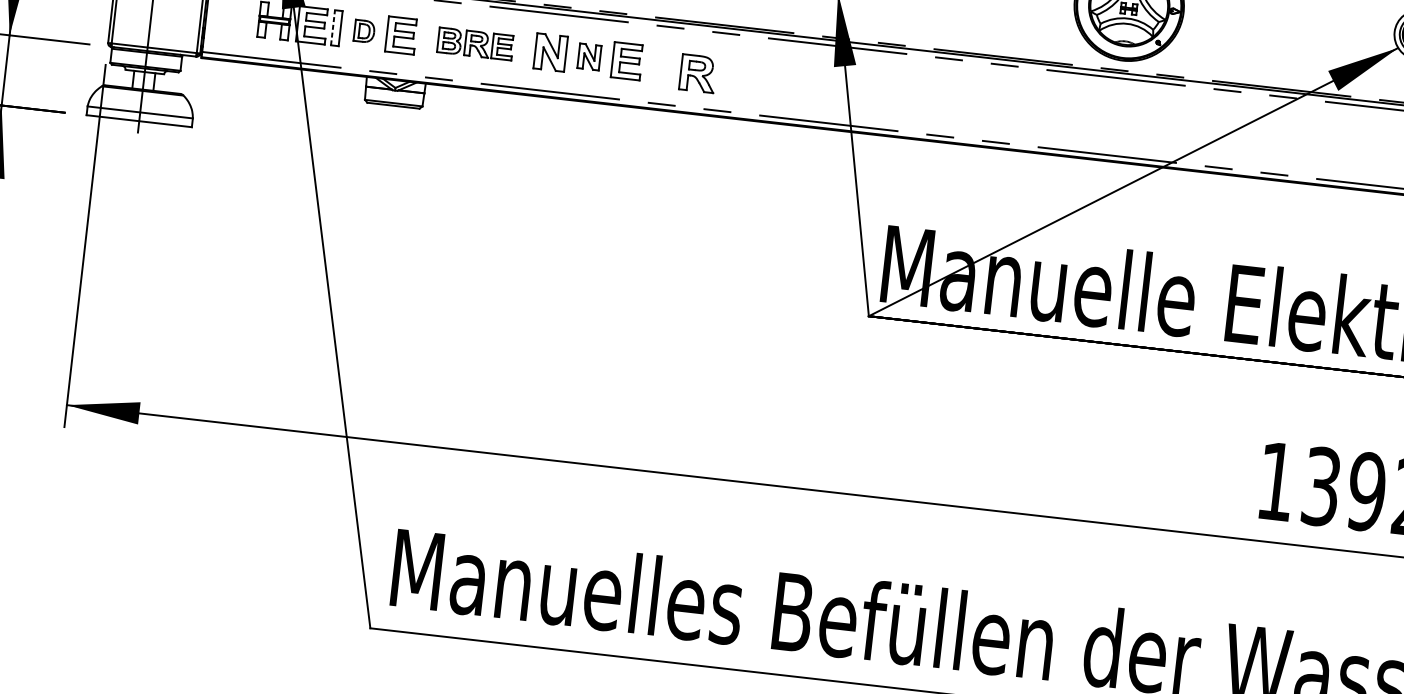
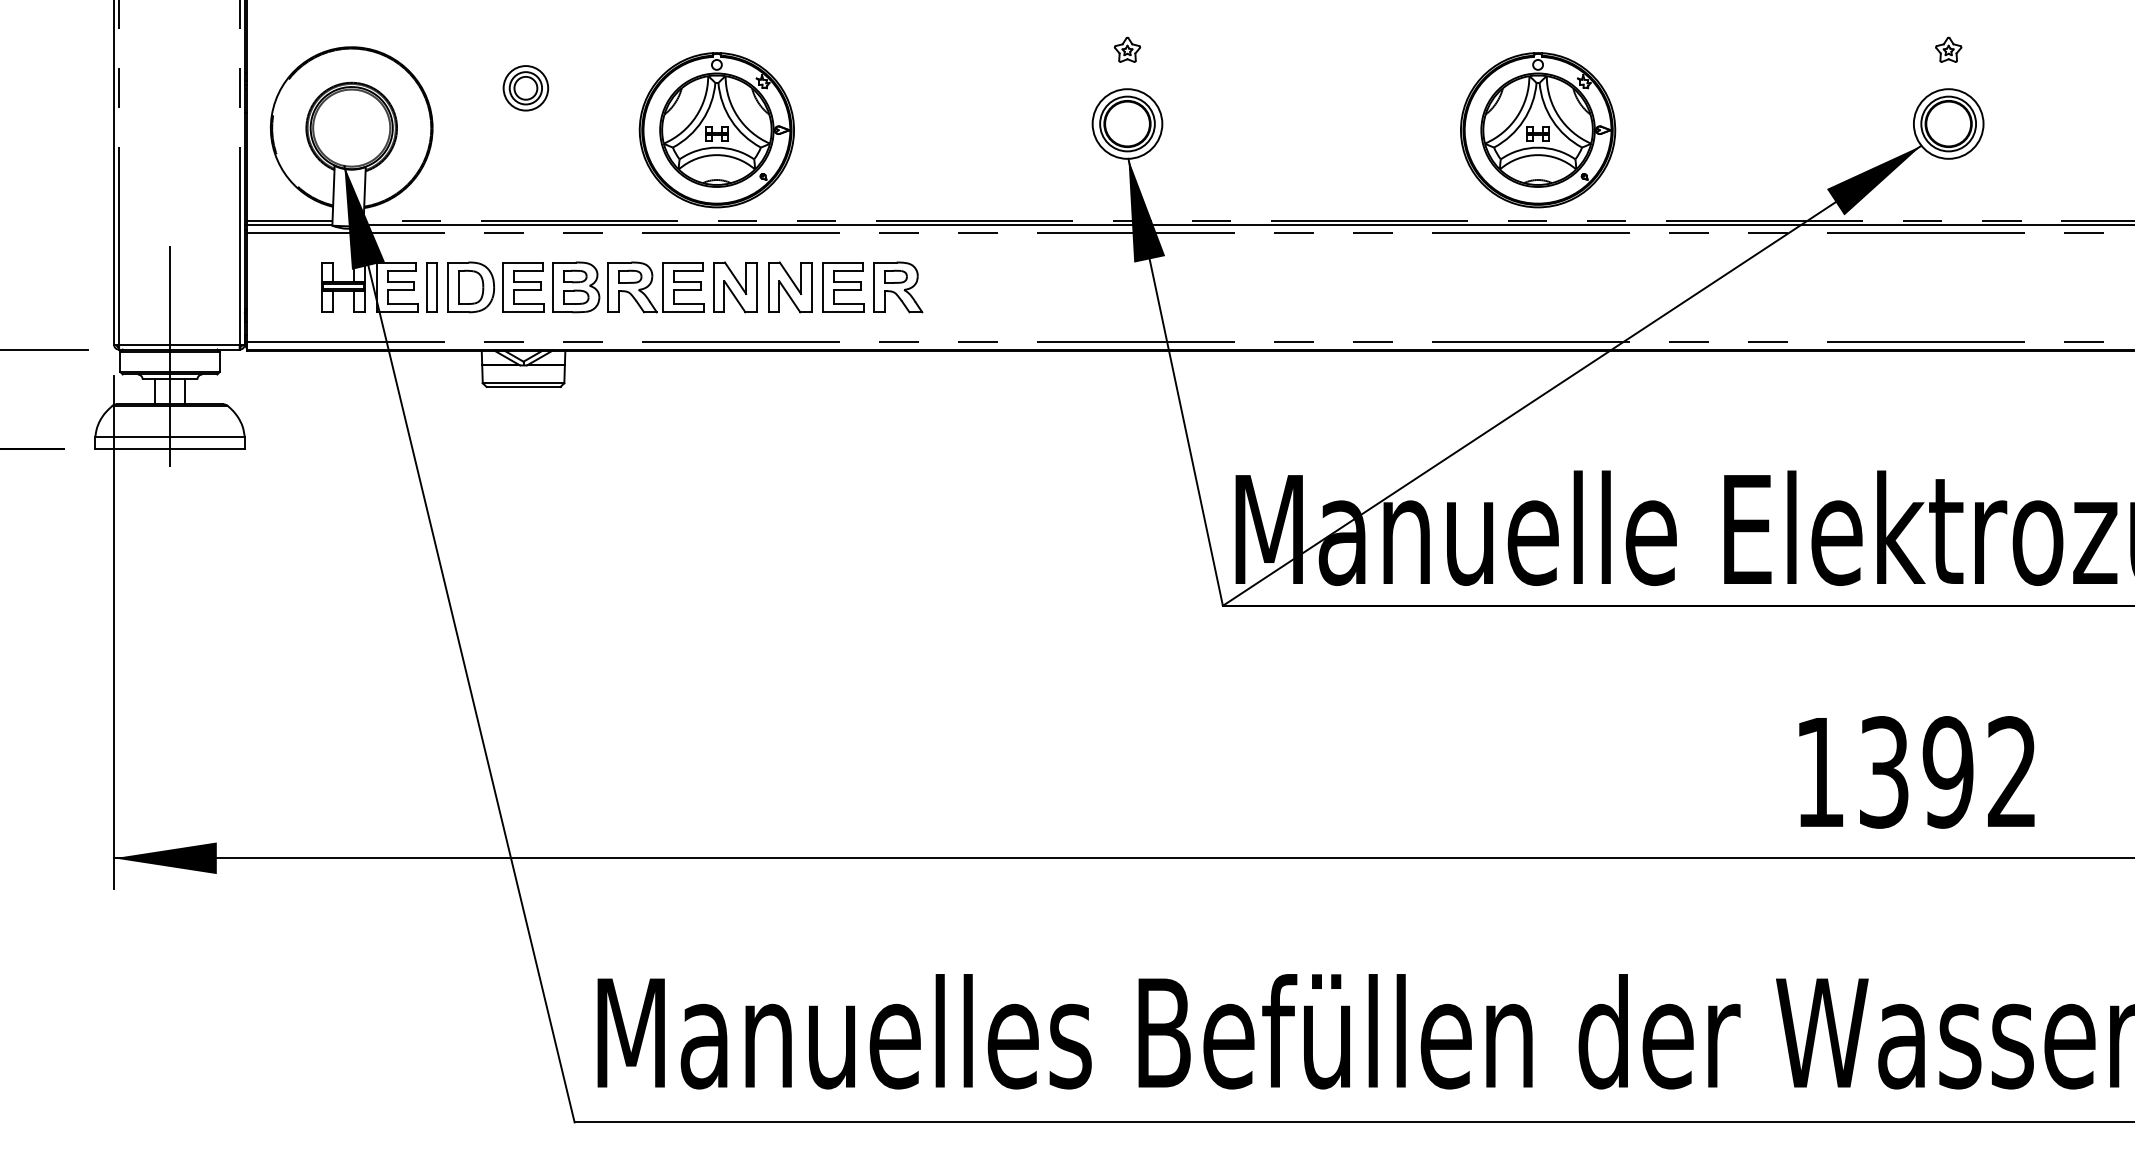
line: (333, 27) -> (426, 287), dashed -> solid
part: (364, 31) -> (470, 287), size x1.67
part: (475, 44) -> (628, 287), size x1.43
part: (589, 57) -> (790, 287), size x1.43
part: (698, 73) -> (898, 287), moved

